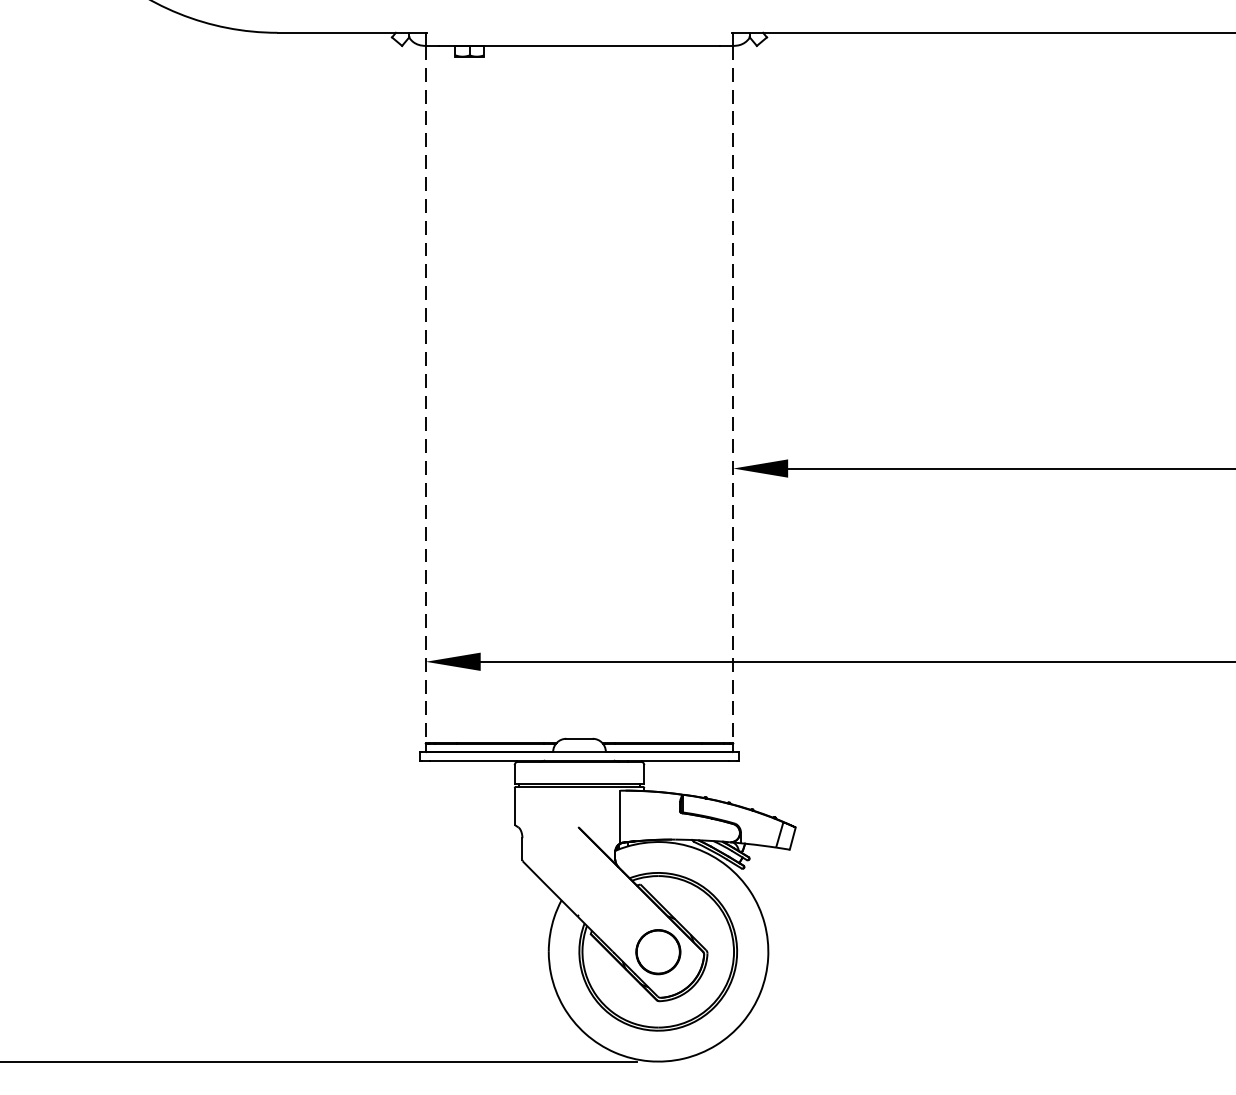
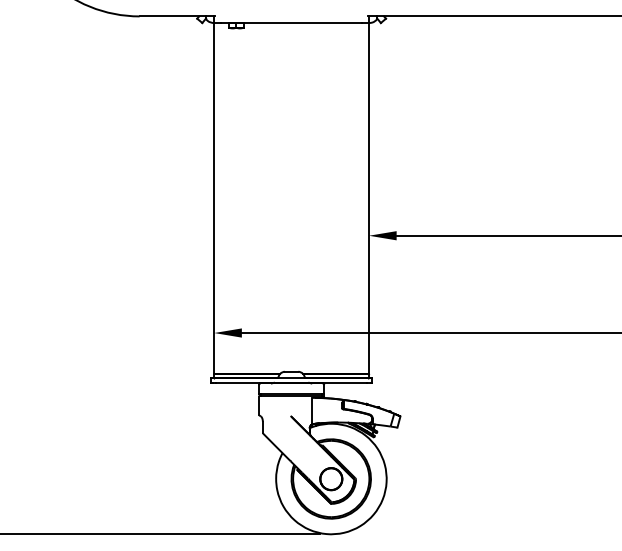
line: (426, 396) -> (214, 199), dashed -> solid
line: (734, 396) -> (369, 199), dashed -> solid

